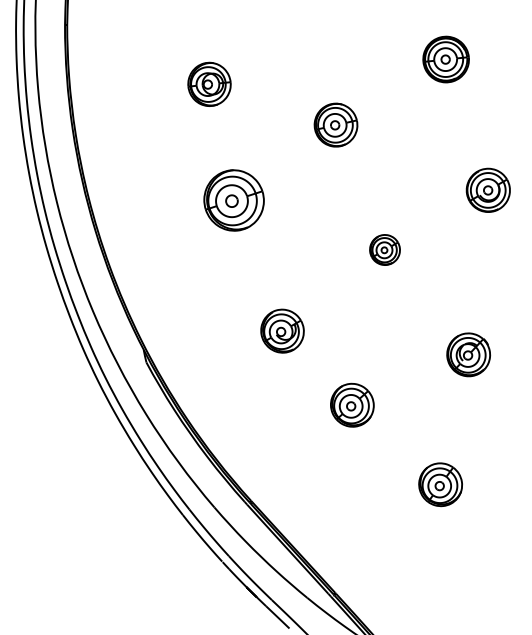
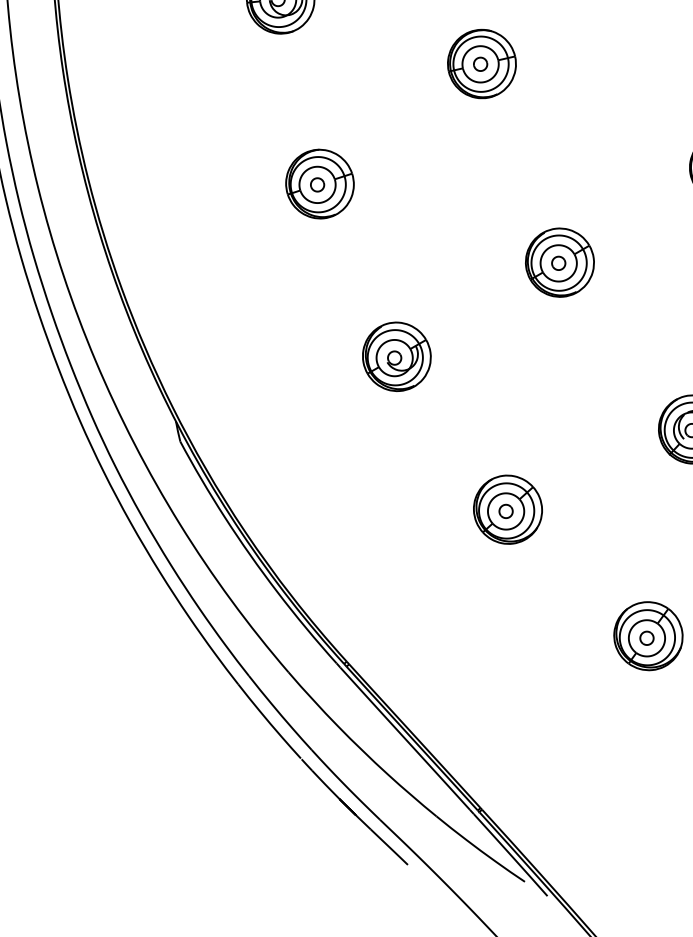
part: (234, 200) -> (320, 183), size x0.71
part: (384, 249) -> (559, 261), size x1.43
part: (282, 330) -> (396, 355), moved

